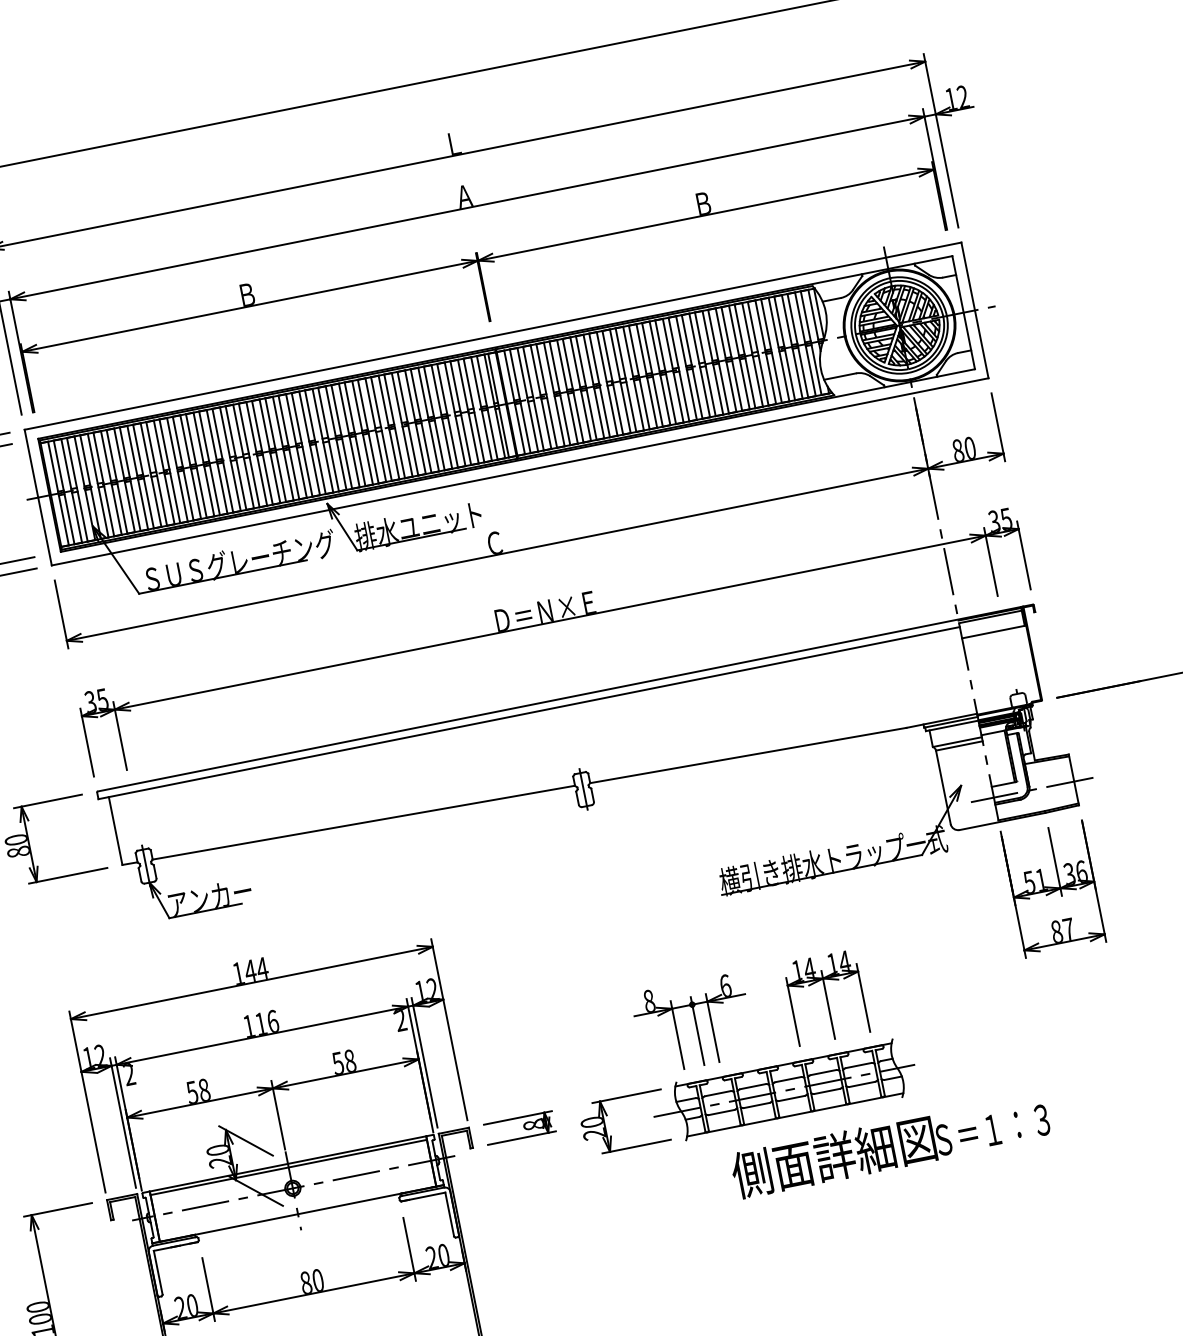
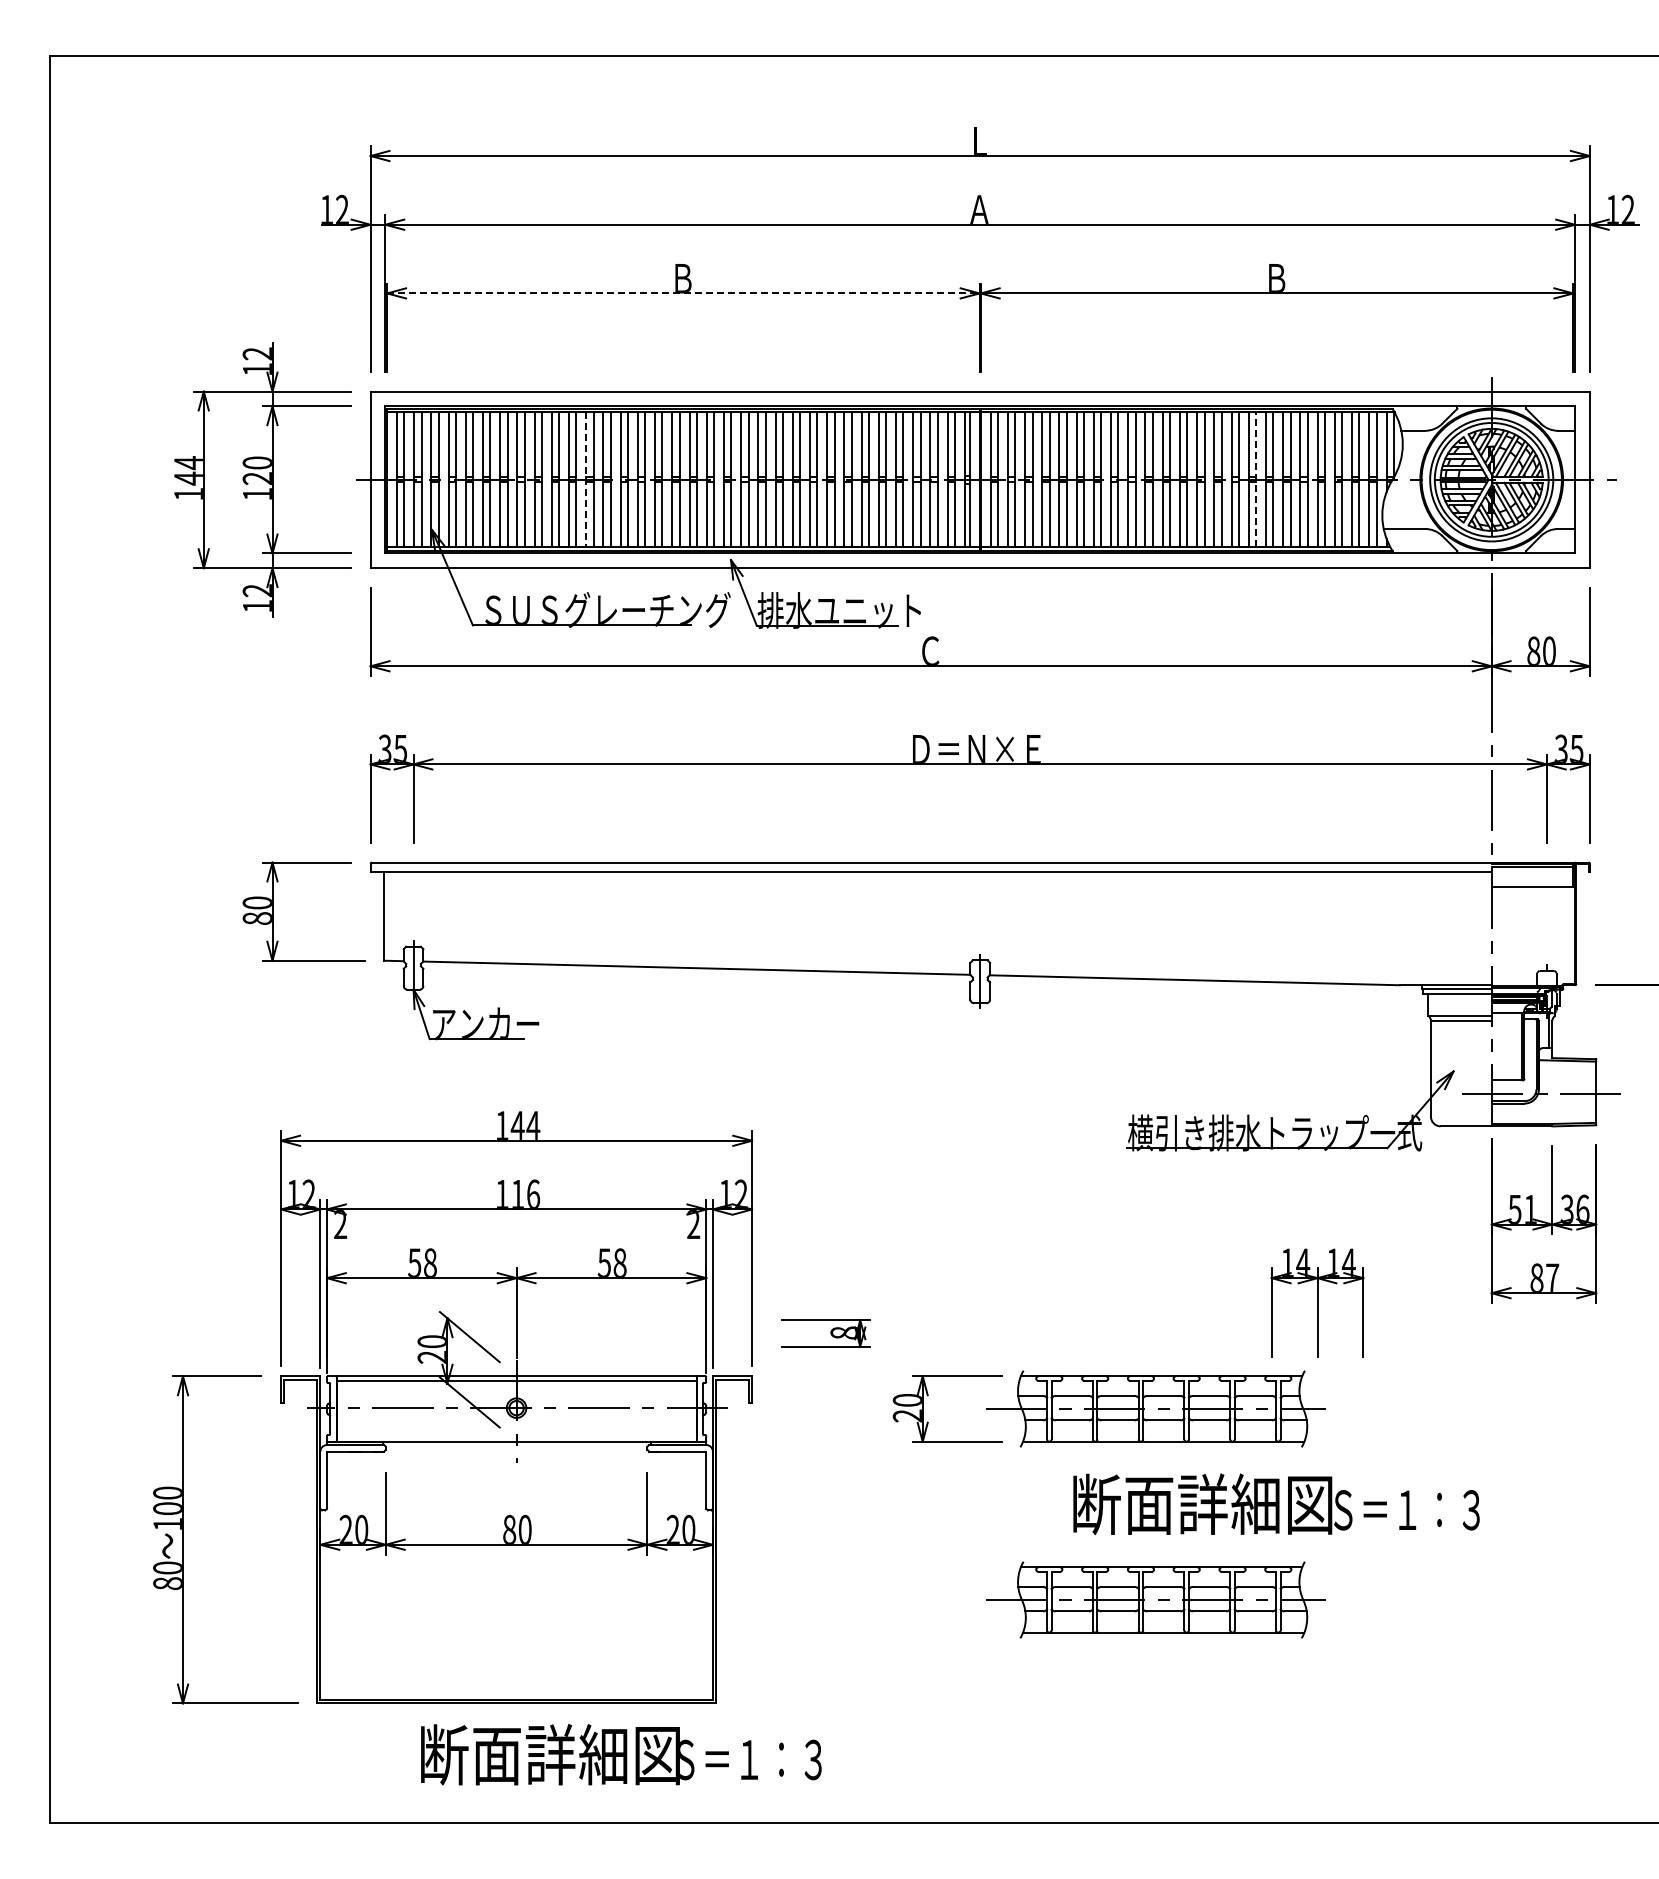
line: (249, 306) -> (683, 293), solid -> dashed
line: (718, 361) -> (1256, 479), solid -> dashed
line: (204, 464) -> (586, 480), solid -> dashed
part: (826, 997) -> (1317, 1302), moved
part: (693, 1024) -> (1058, 1302), removed
part: (519, 1128) -> (825, 1333), moved
text: (752, 1173) -> (1095, 1504), 側面詳細図 -> 断面詳細図
part: (813, 1237) -> (1155, 1599), added

